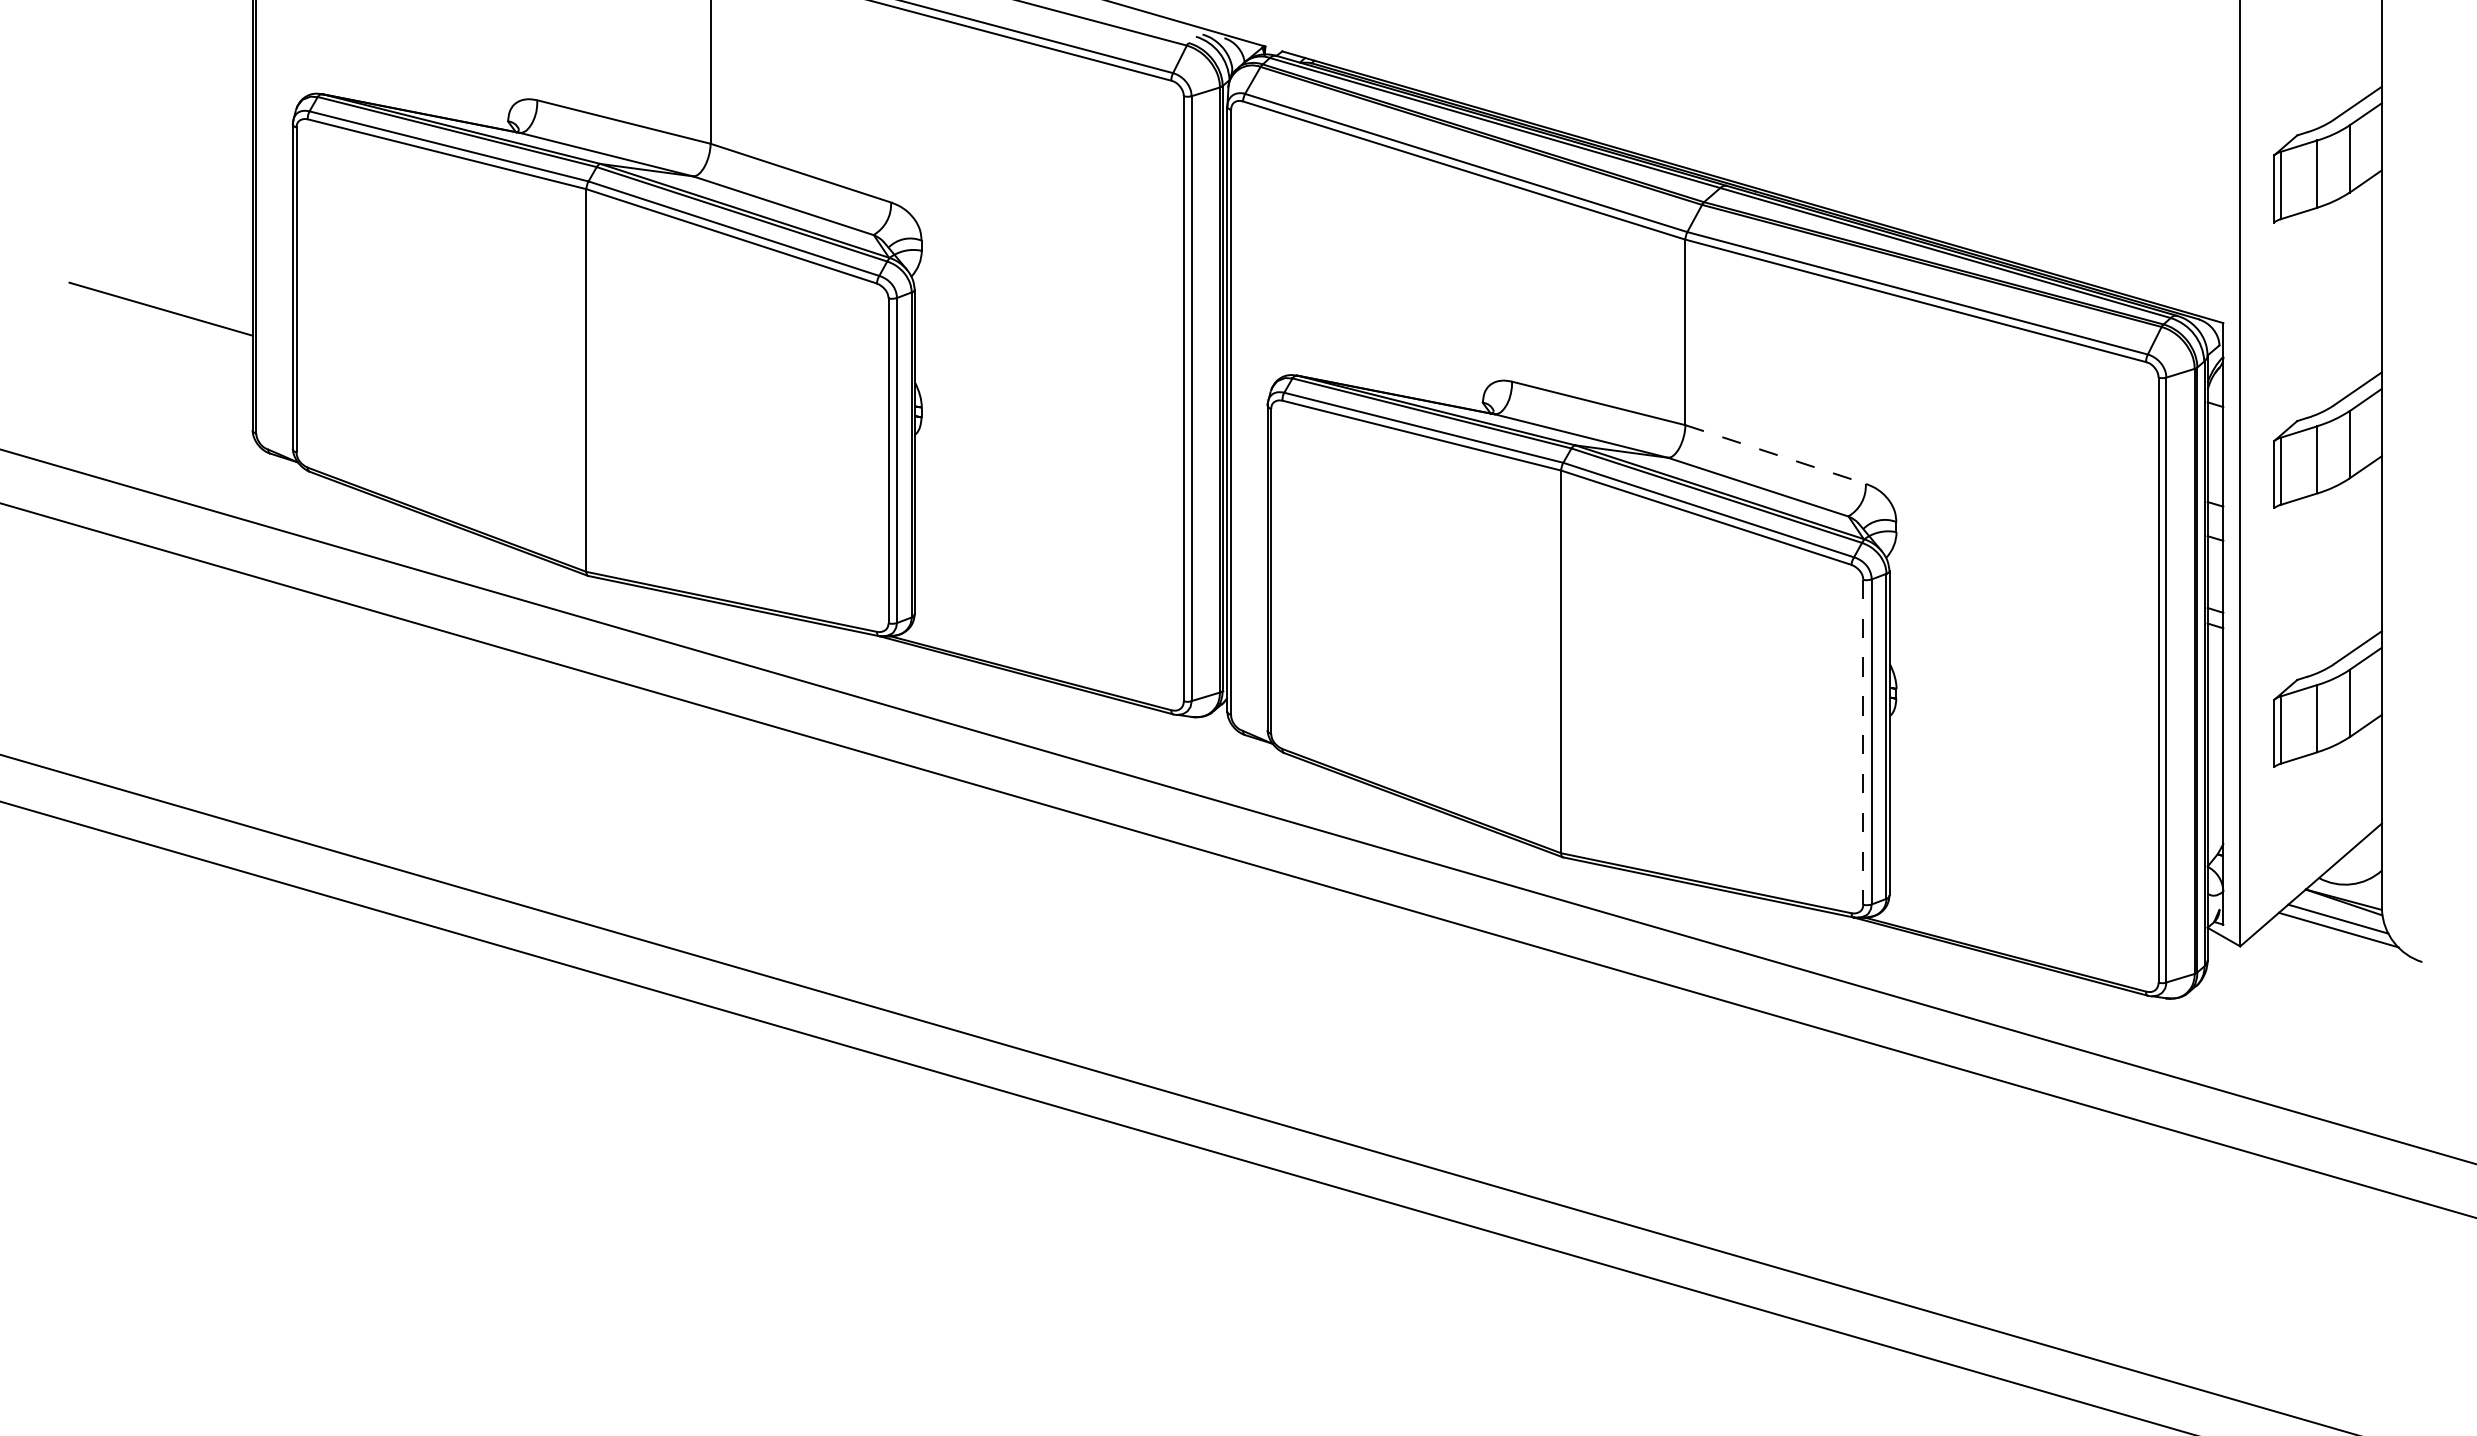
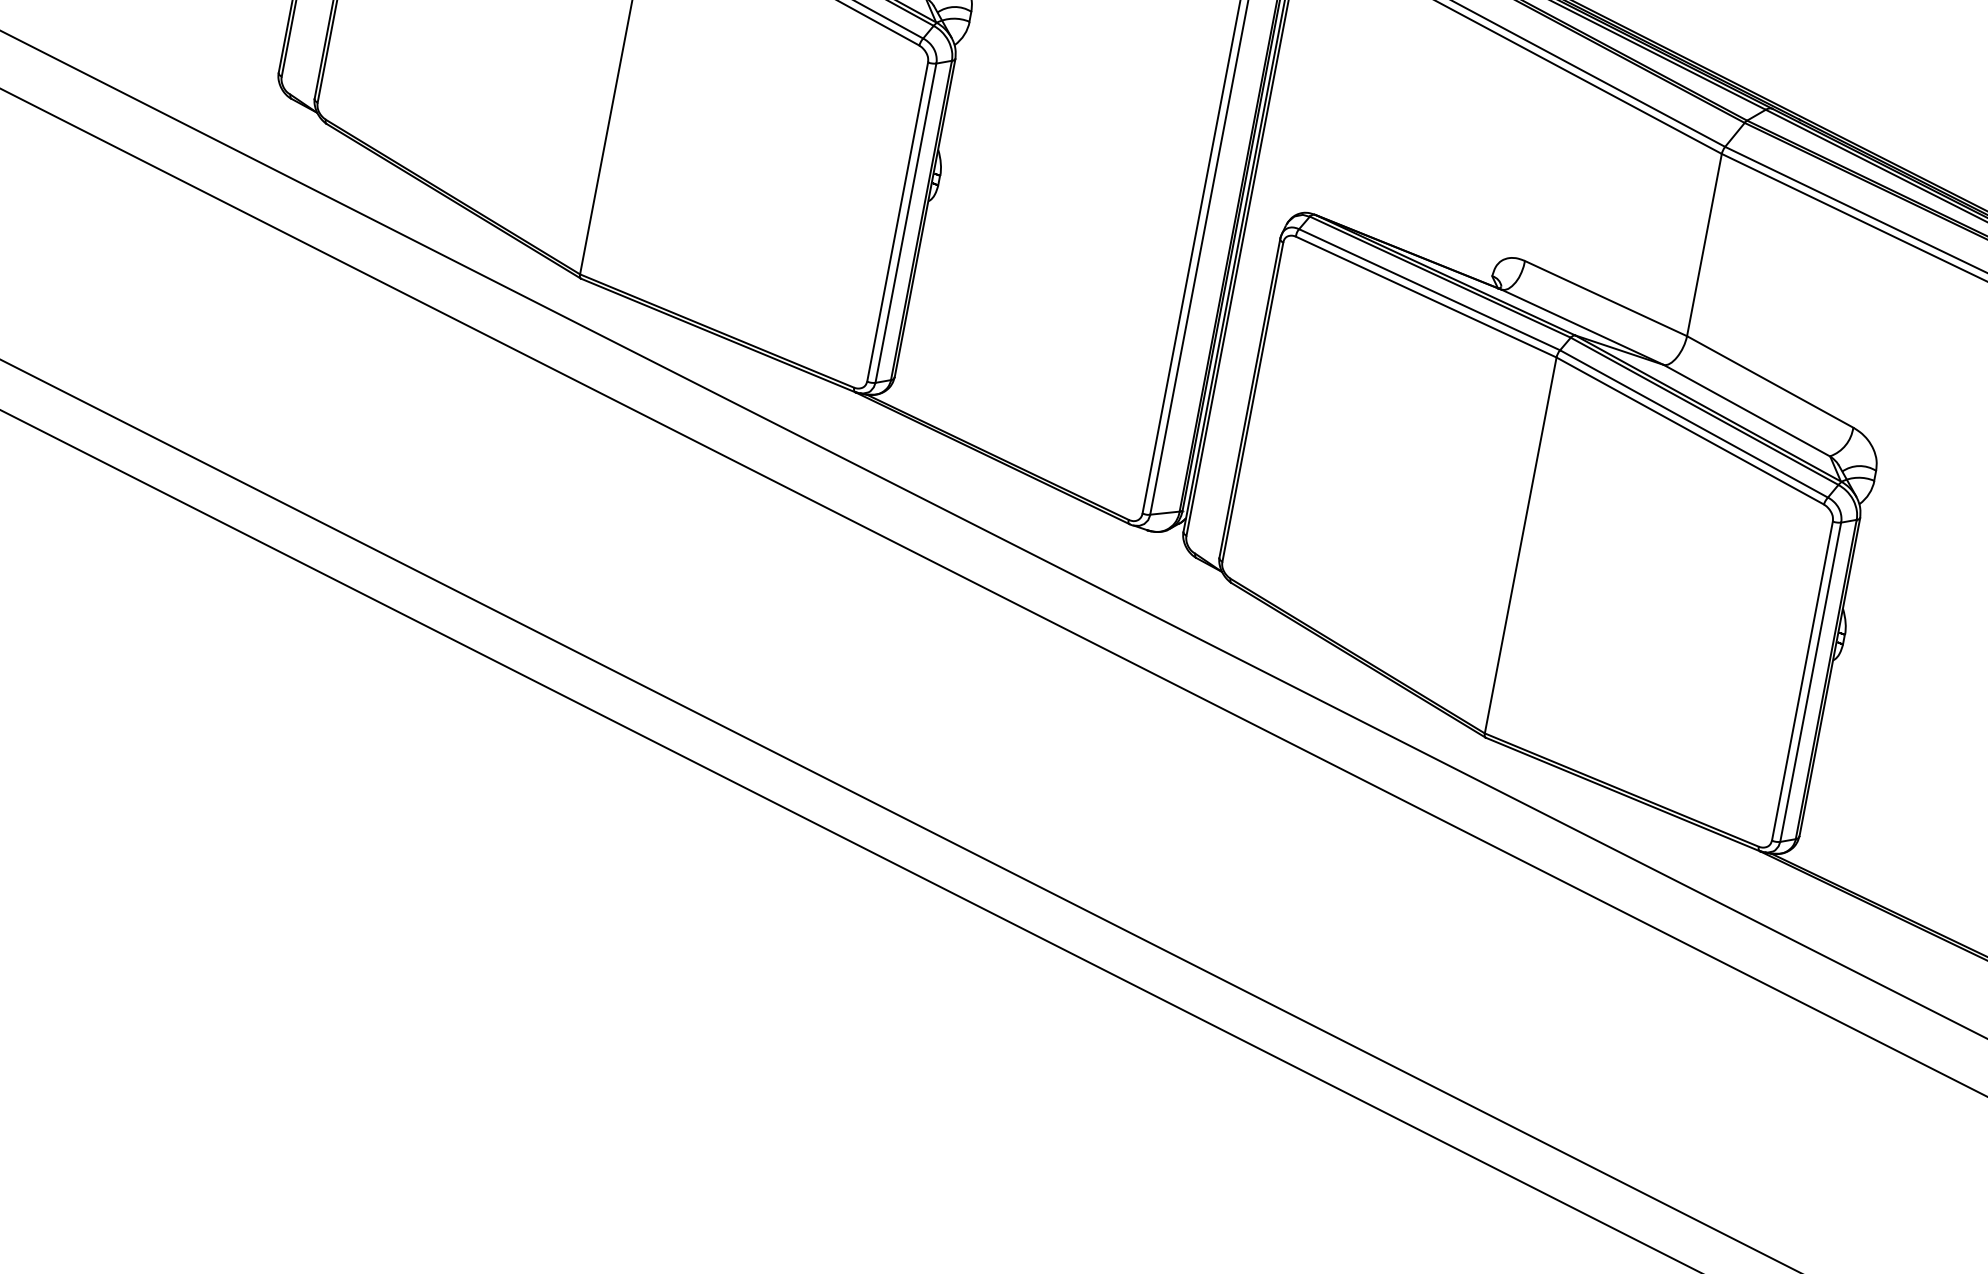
line: (1775, 454) -> (1770, 381), dashed -> solid
line: (1863, 742) -> (1802, 681), dashed -> solid

